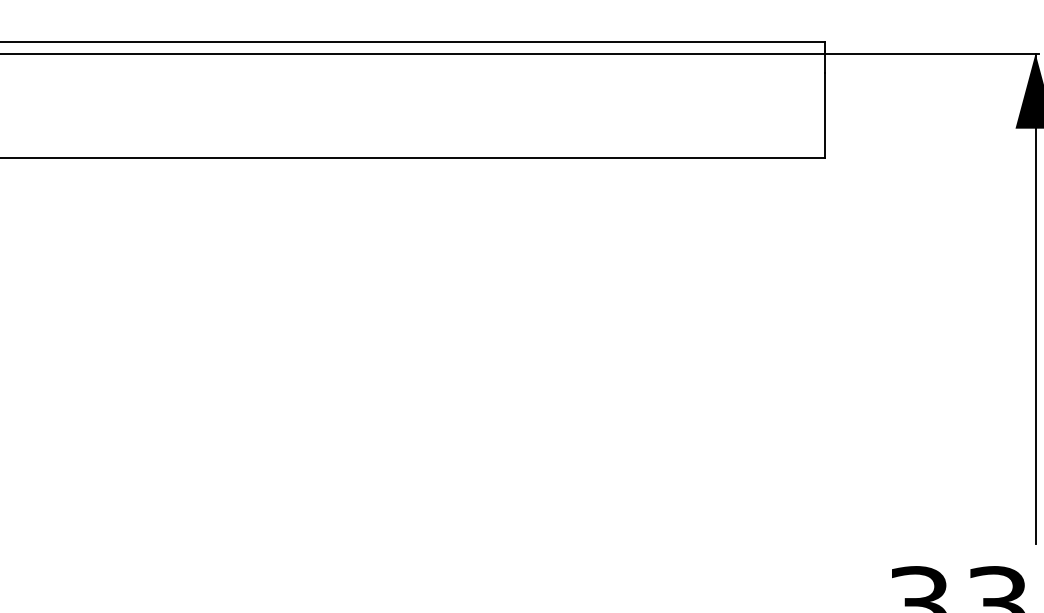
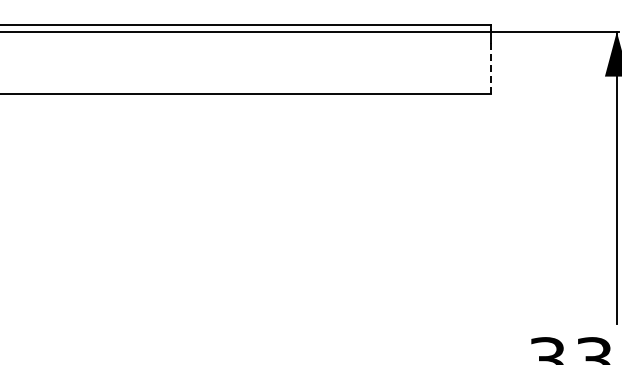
line: (825, 115) -> (491, 68), solid -> dashed

